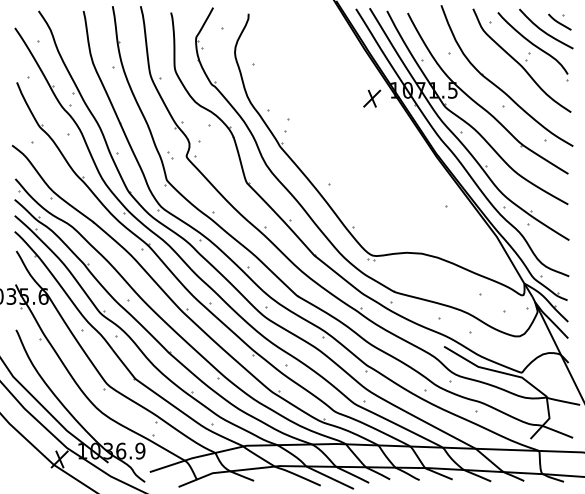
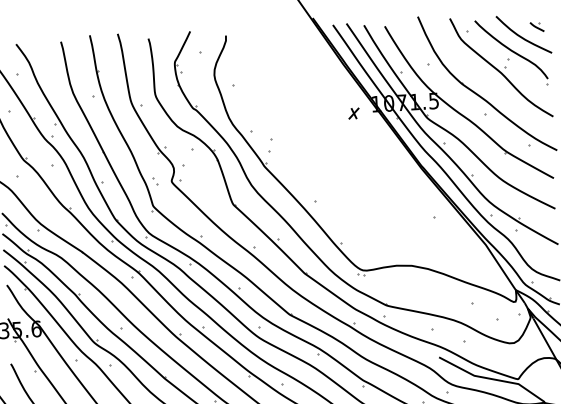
part: (559, 21) -> (536, 26), size x0.6
part: (372, 98) -> (354, 113), size x0.6

